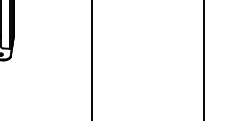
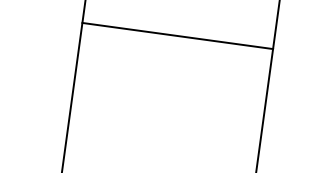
line: (148, 13) -> (178, 36), added

